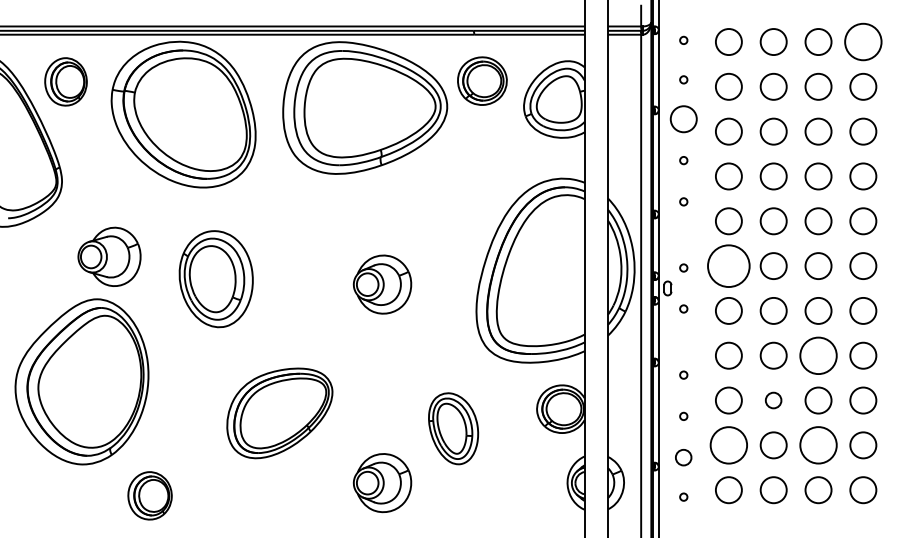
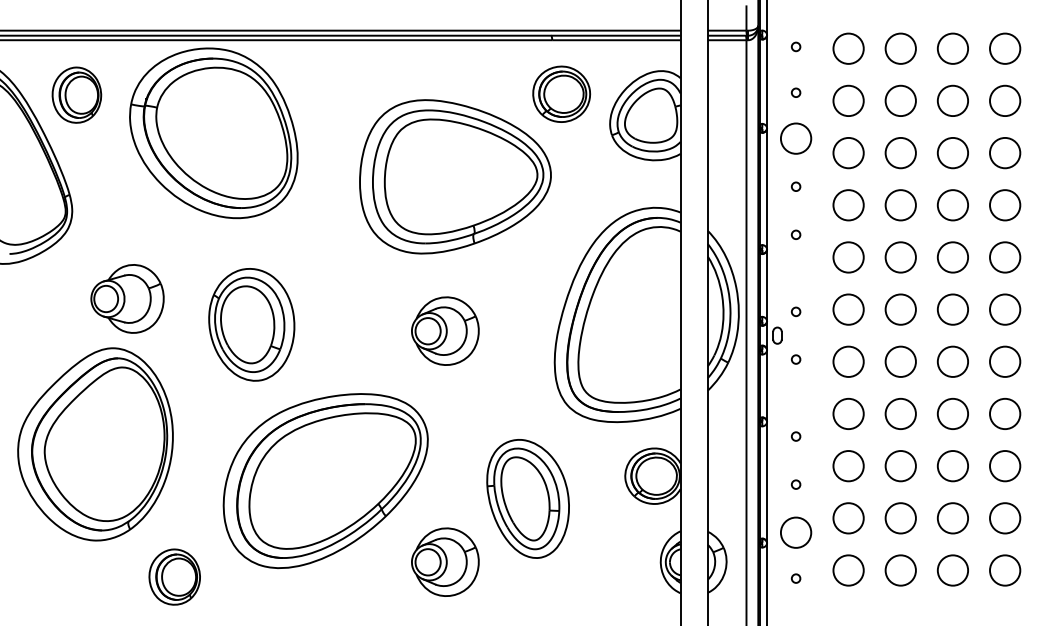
circle: (863, 42) -> (1005, 49), size x0.71
part: (365, 107) -> (455, 176), moved
circle: (728, 265) -> (848, 308), size x0.62
circle: (818, 355) -> (952, 413), size x0.71
circle: (773, 400) -> (900, 466), size x1.67
part: (279, 413) -> (325, 481), size x1.67
part: (453, 428) -> (528, 498), size x1.43
circle: (728, 445) -> (848, 518), size x0.71
circle: (818, 445) -> (952, 518), size x0.71
circle: (683, 457) -> (795, 532), size x1.67

